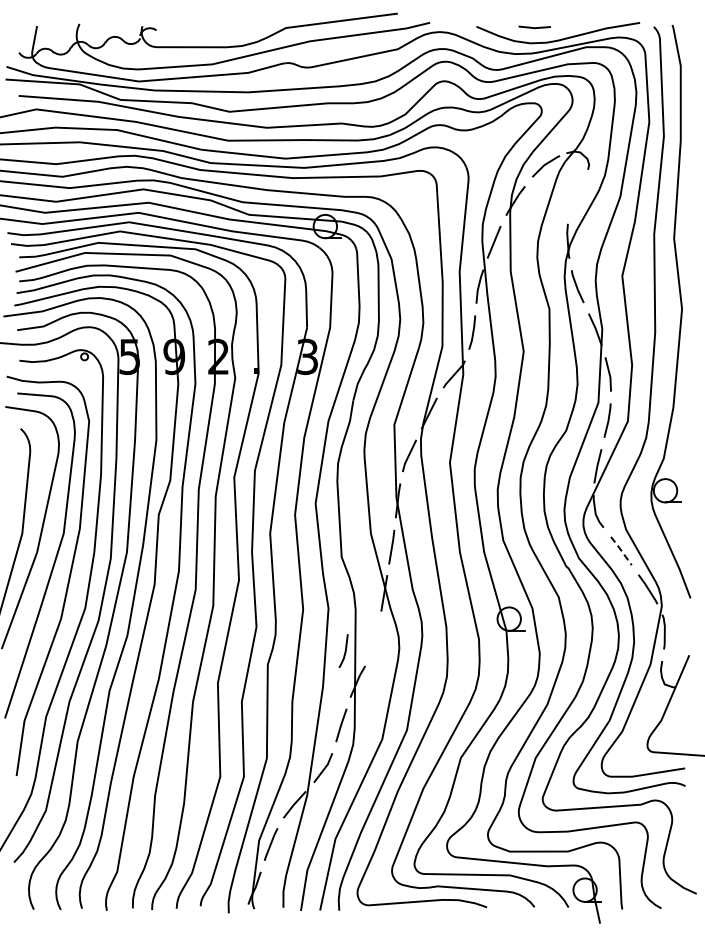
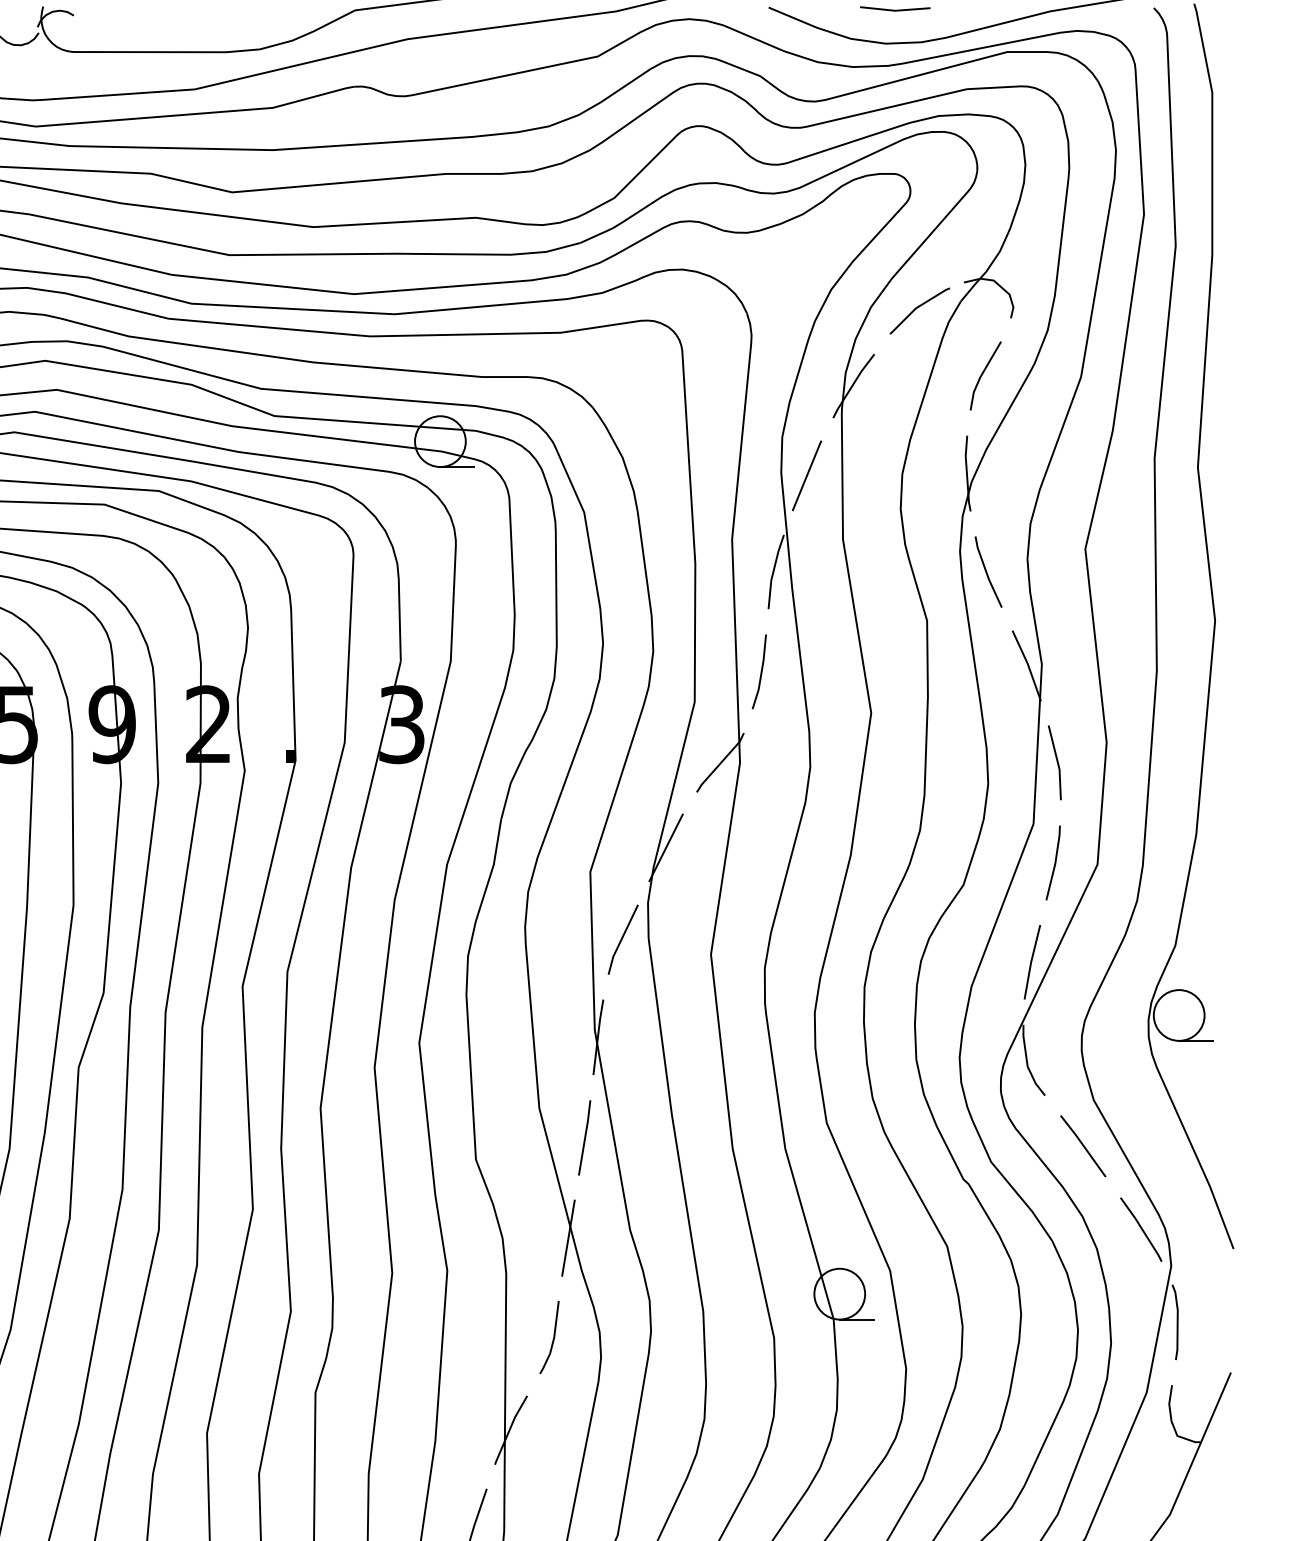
line: (575, 196) -> (983, 376), added
line: (621, 550) -> (1083, 1145), dashed -> solid
line: (344, 650) -> (551, 1336), moved

